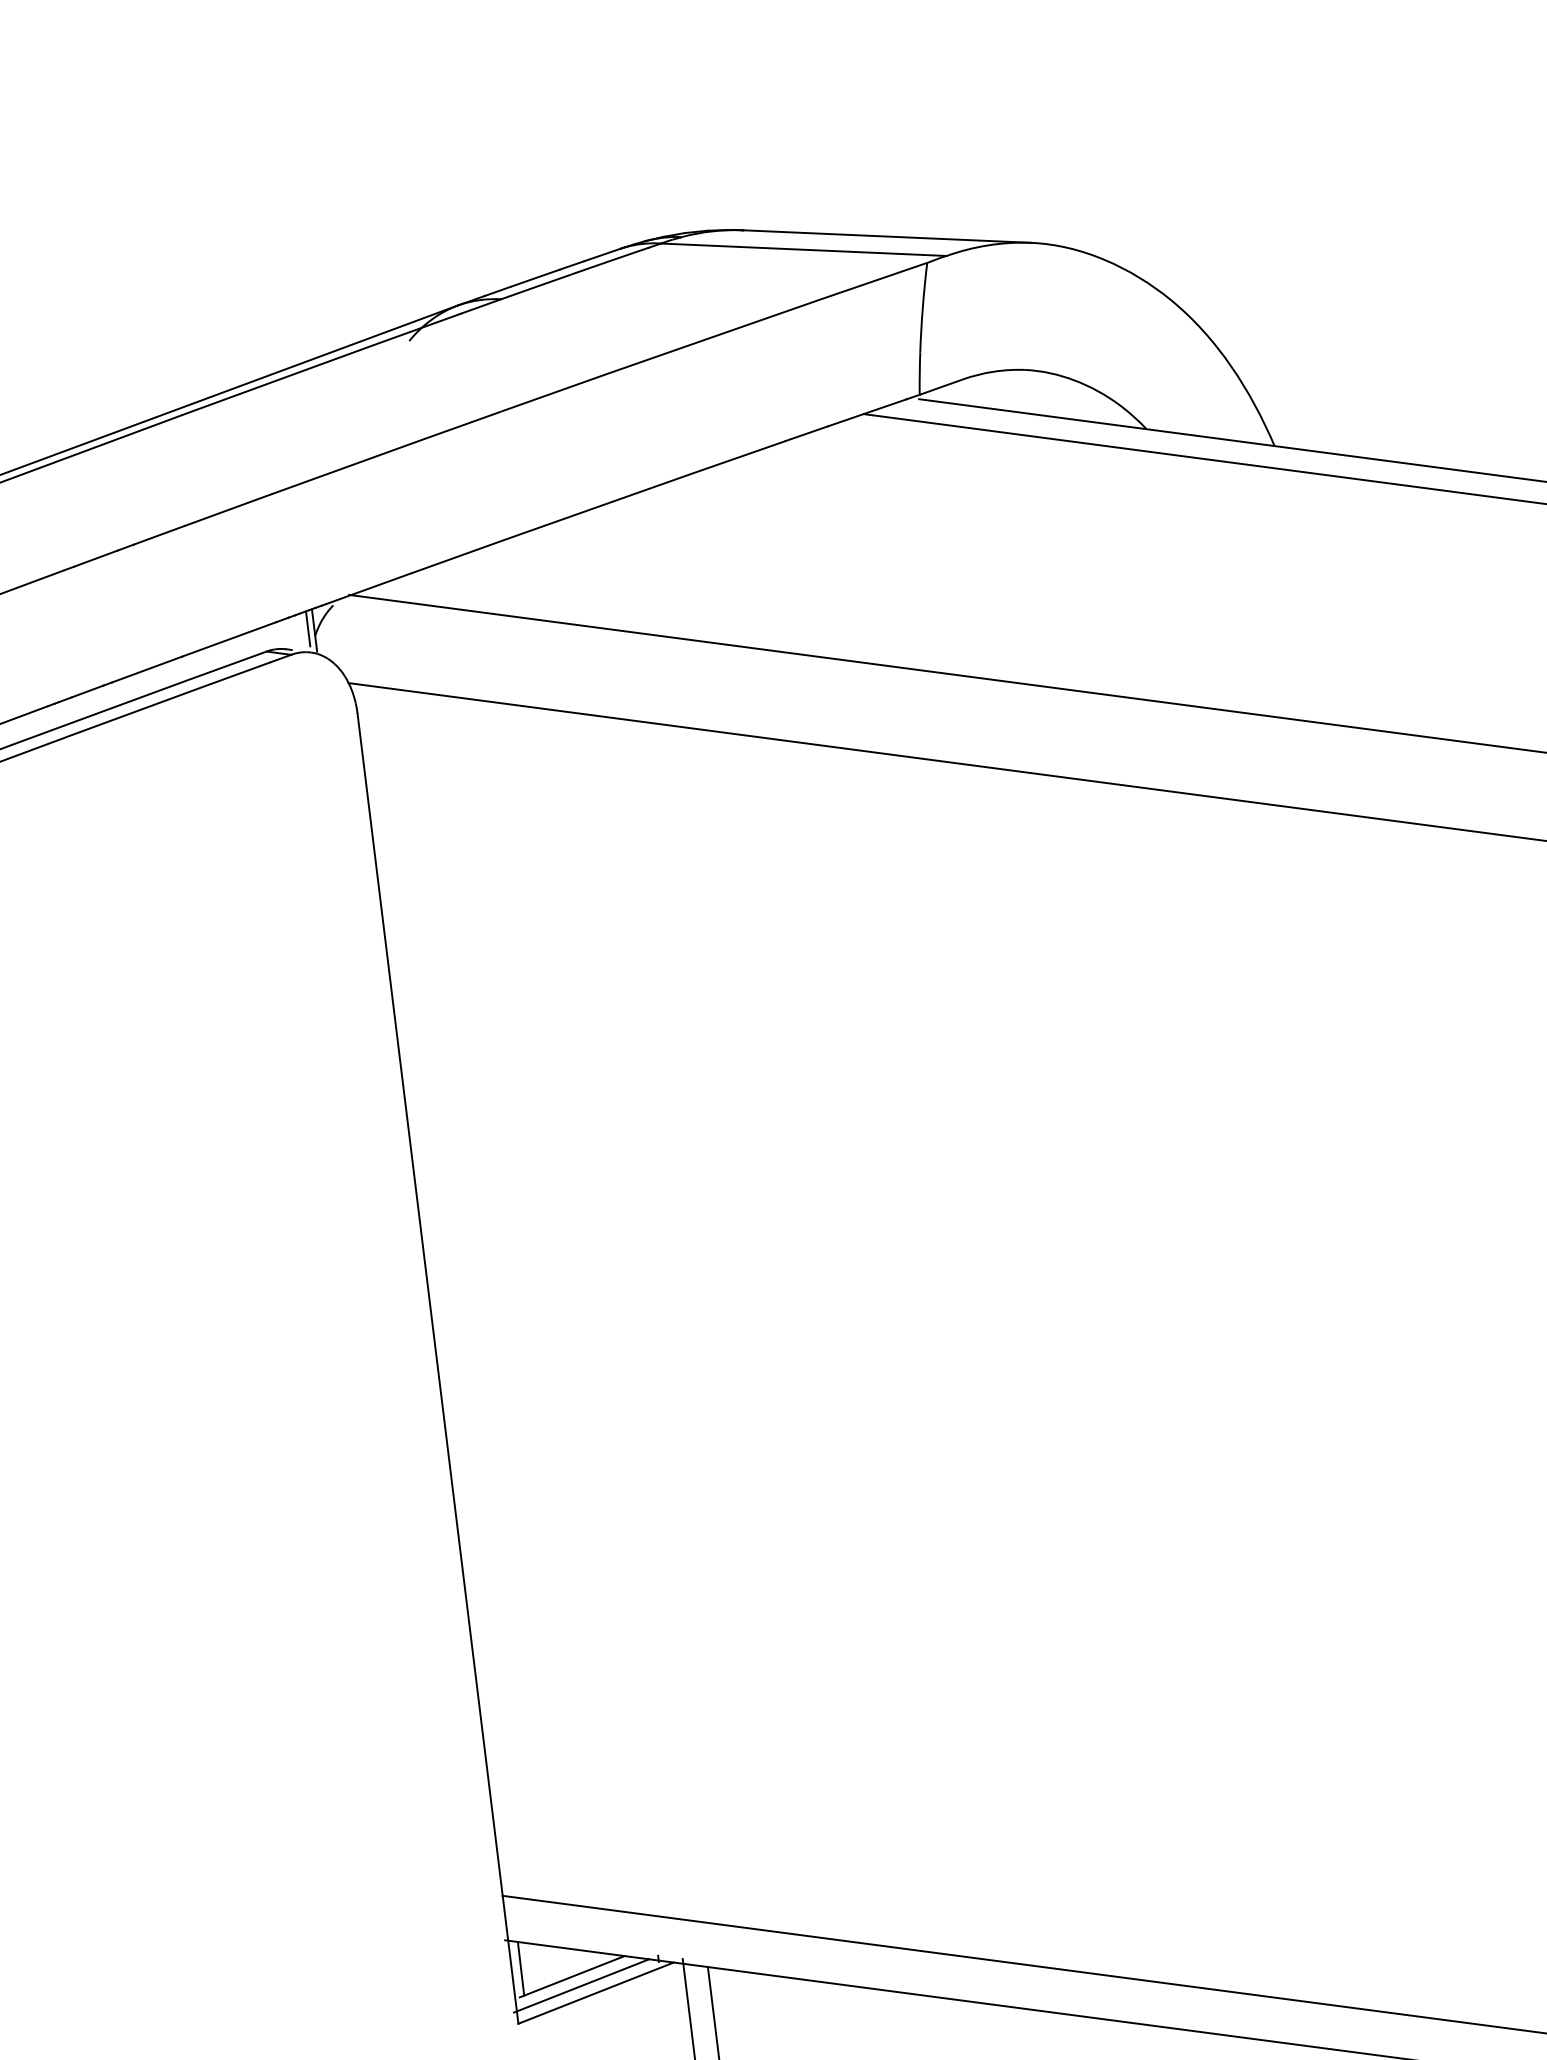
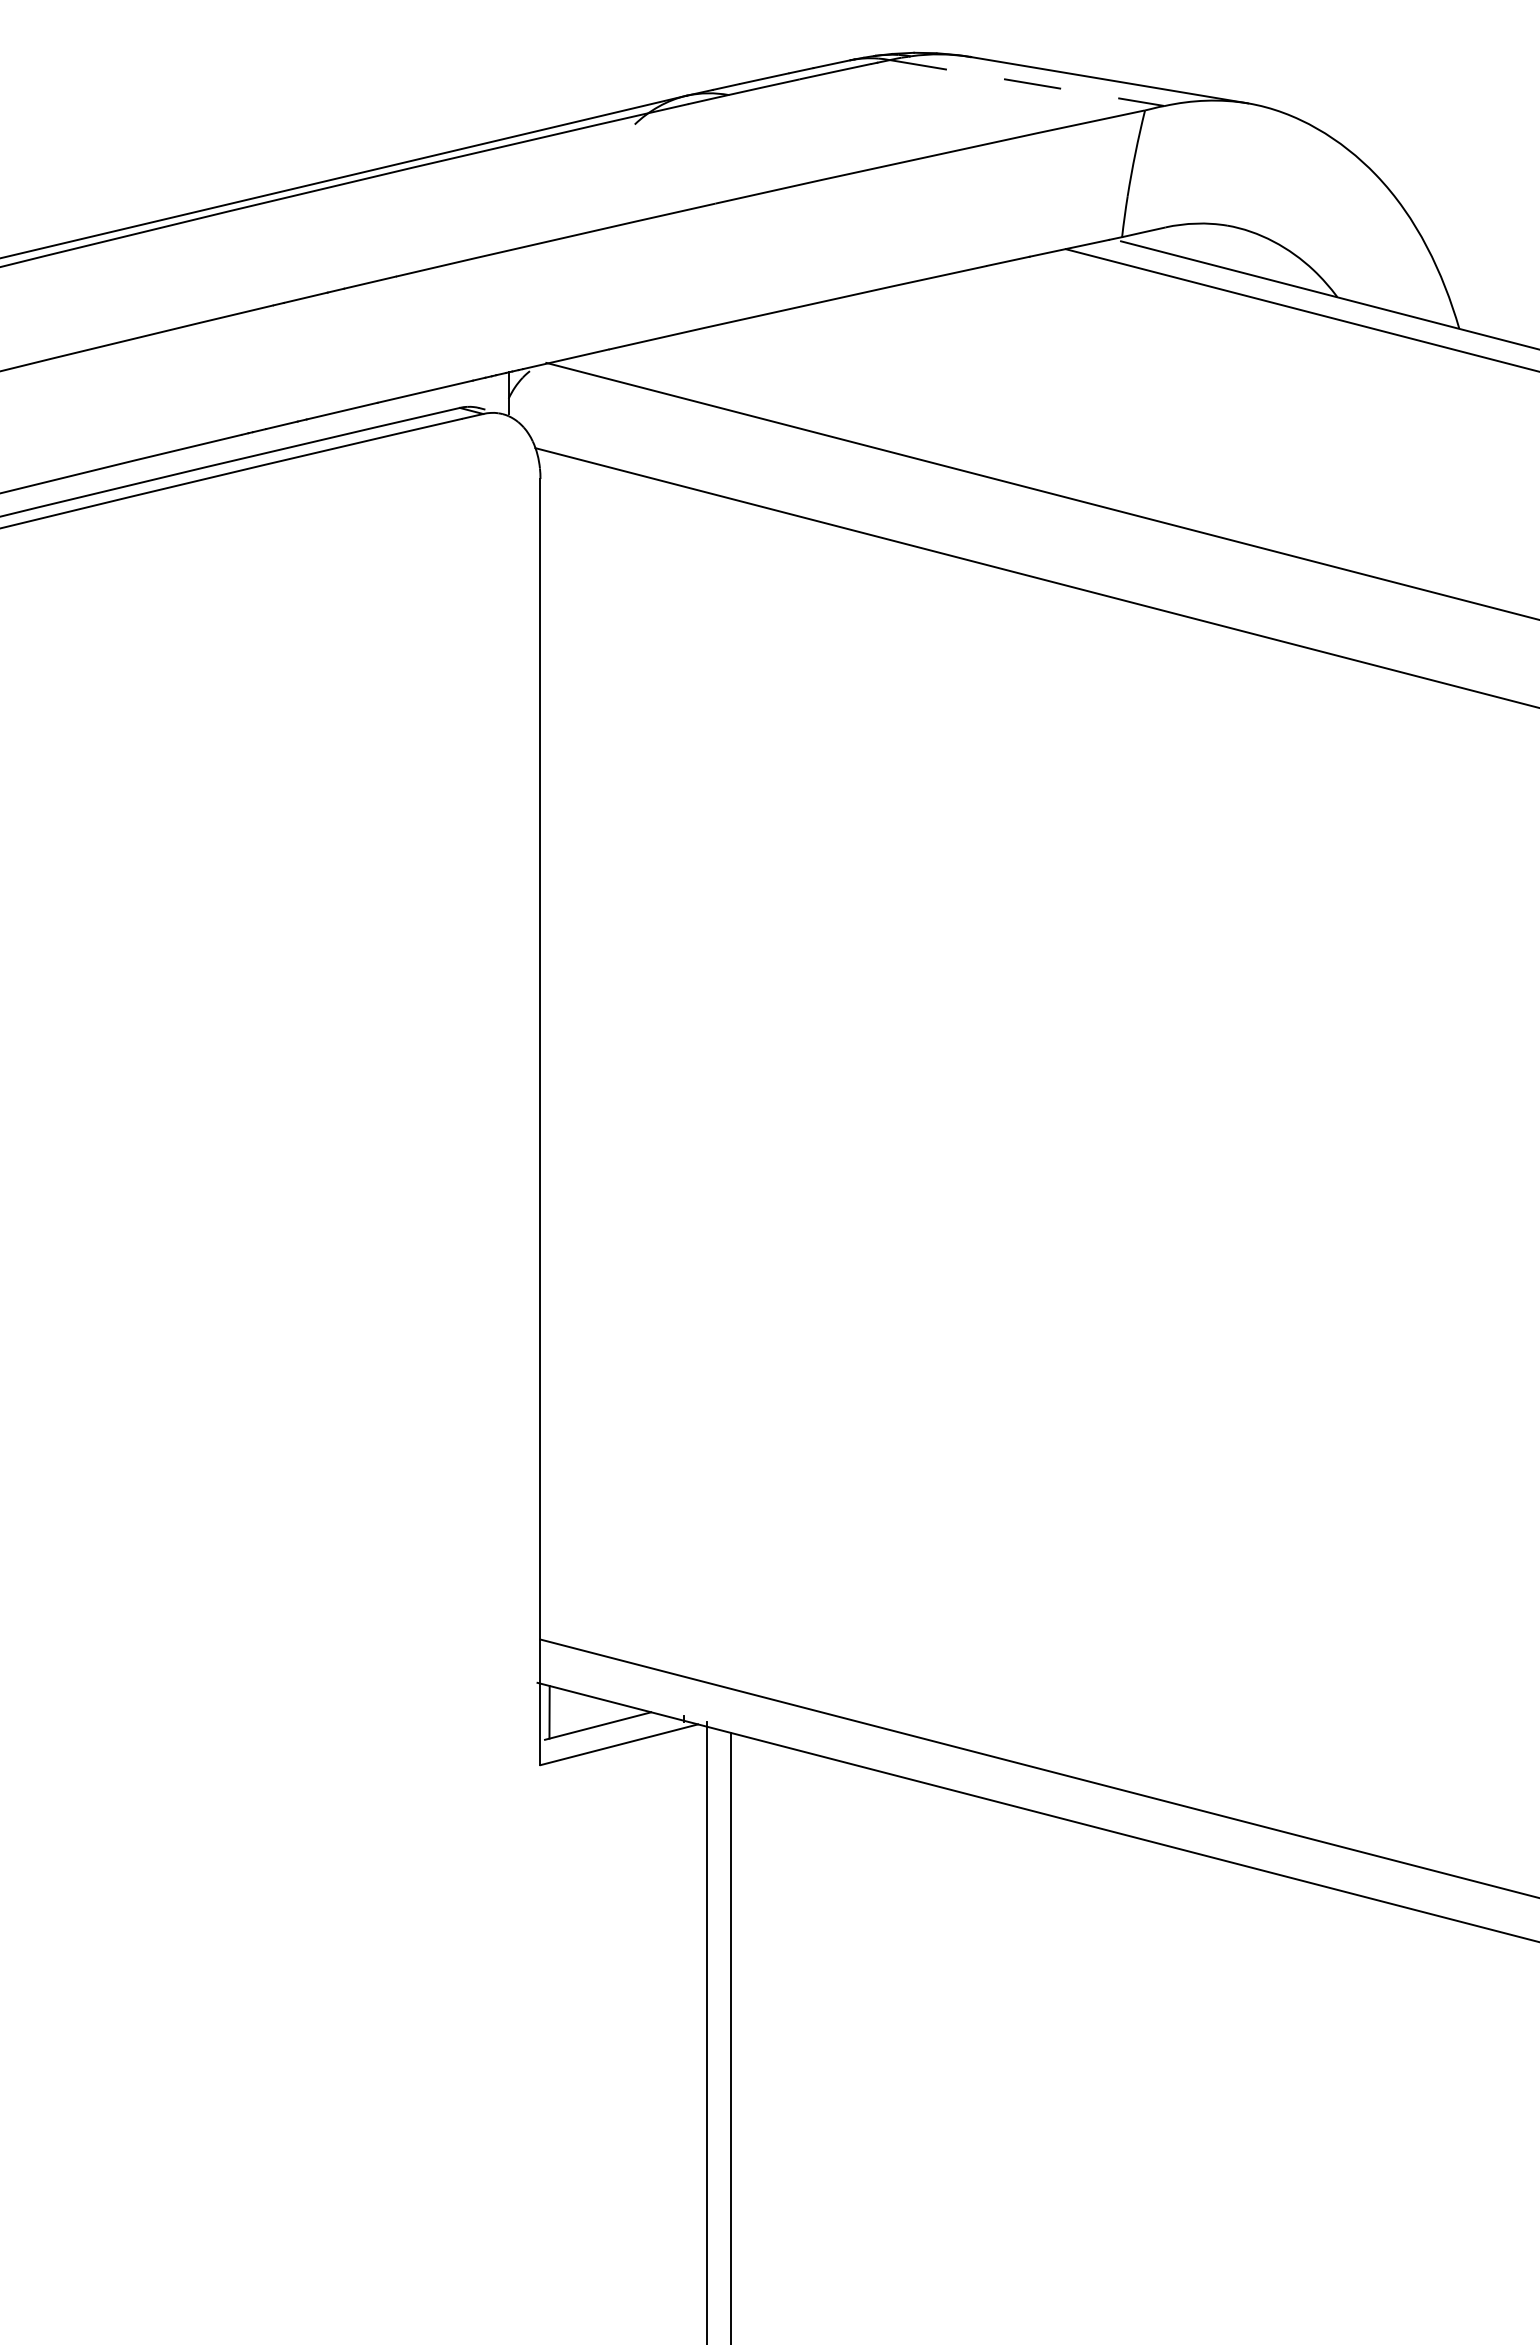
line: (804, 250) -> (1027, 83), solid -> dashed
line: (307, 628) -> (502, 390), removed
line: (580, 1985) -> (605, 1735), removed

